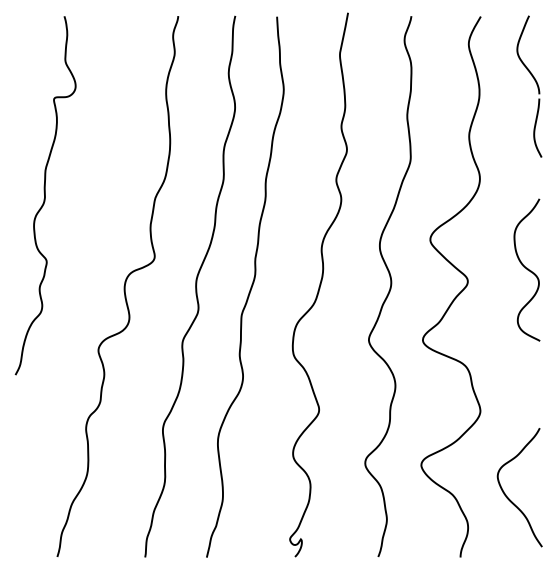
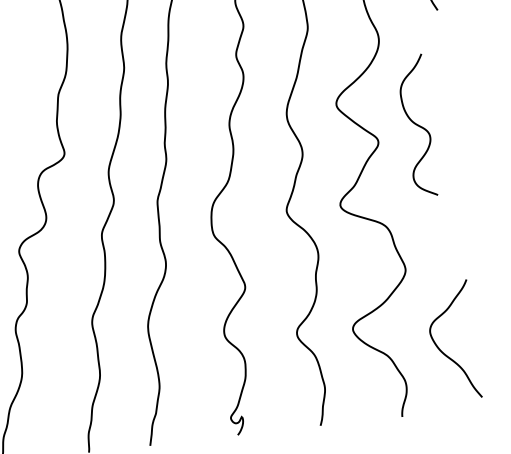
curve: (526, 269) -> (416, 125), moved

